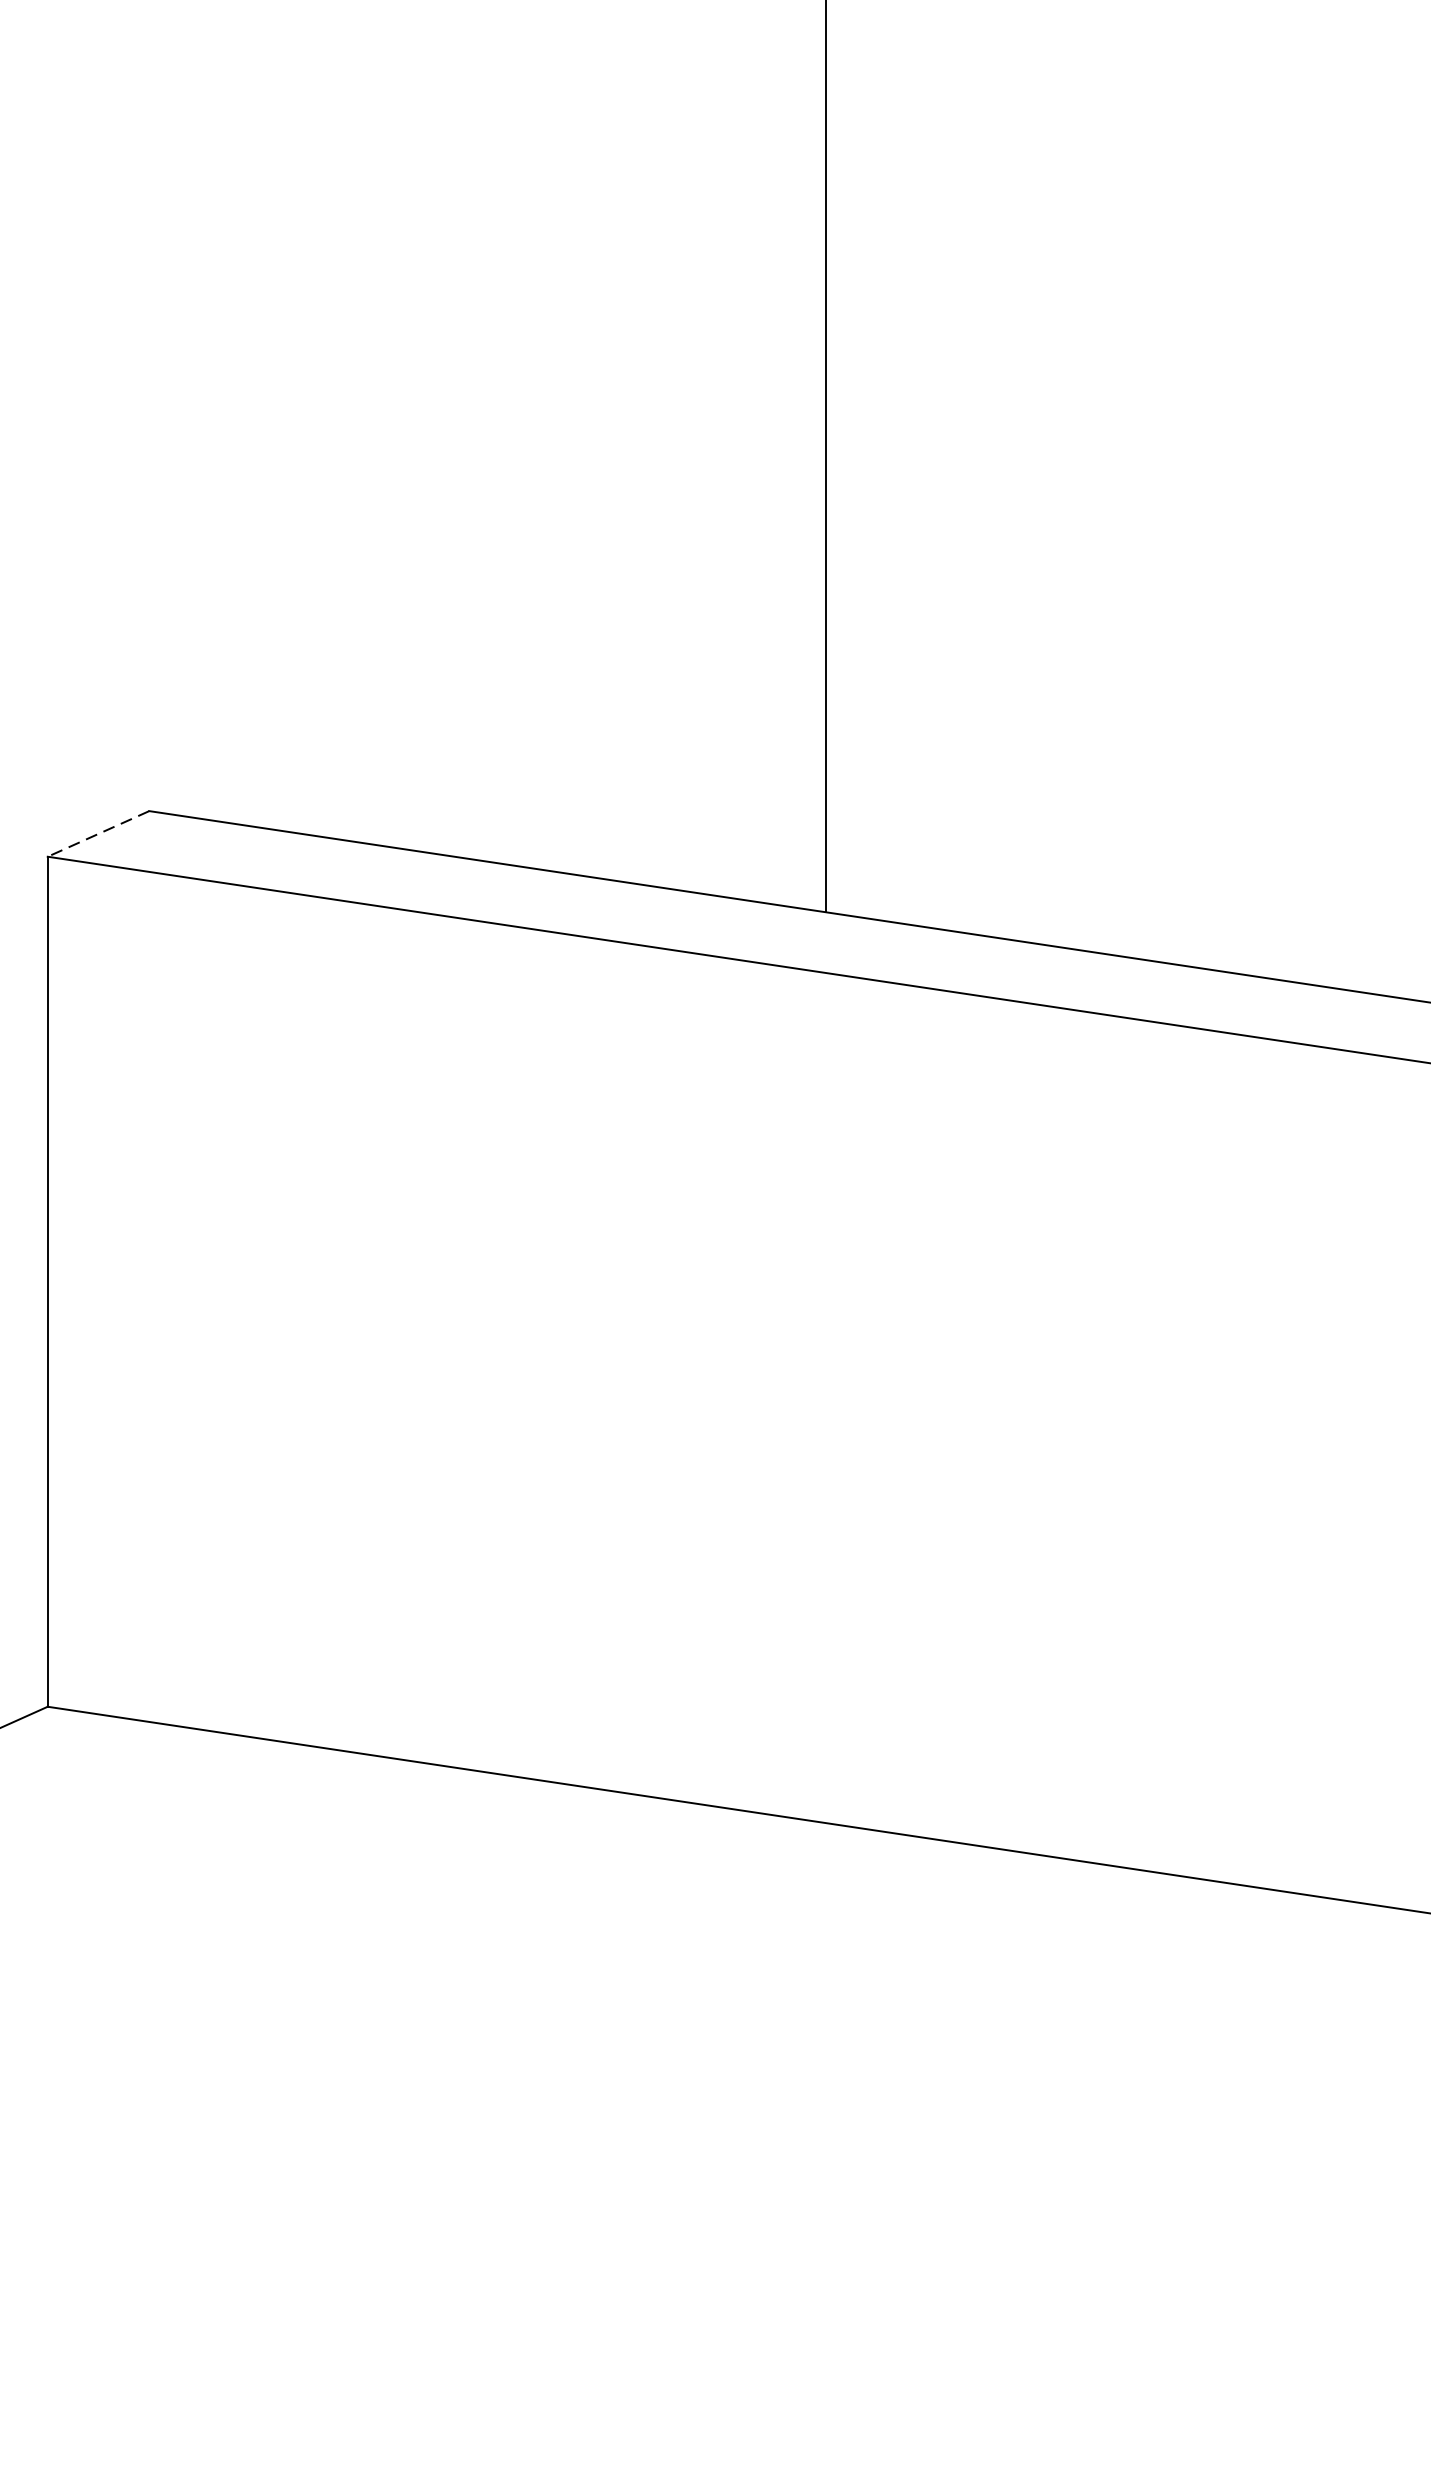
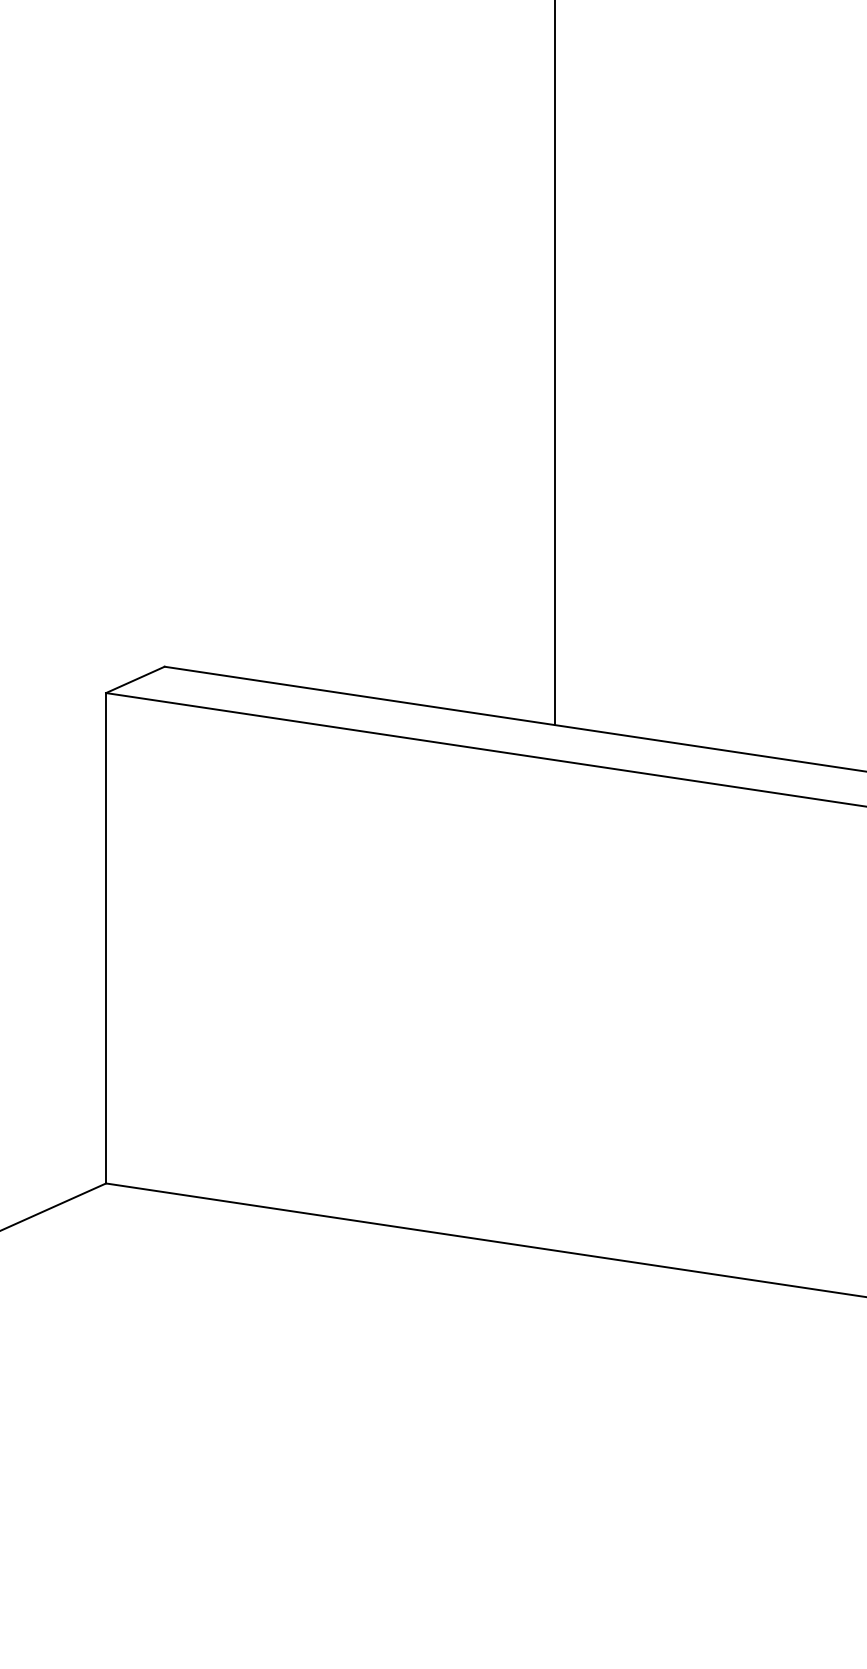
line: (97, 834) -> (134, 680), dashed -> solid

